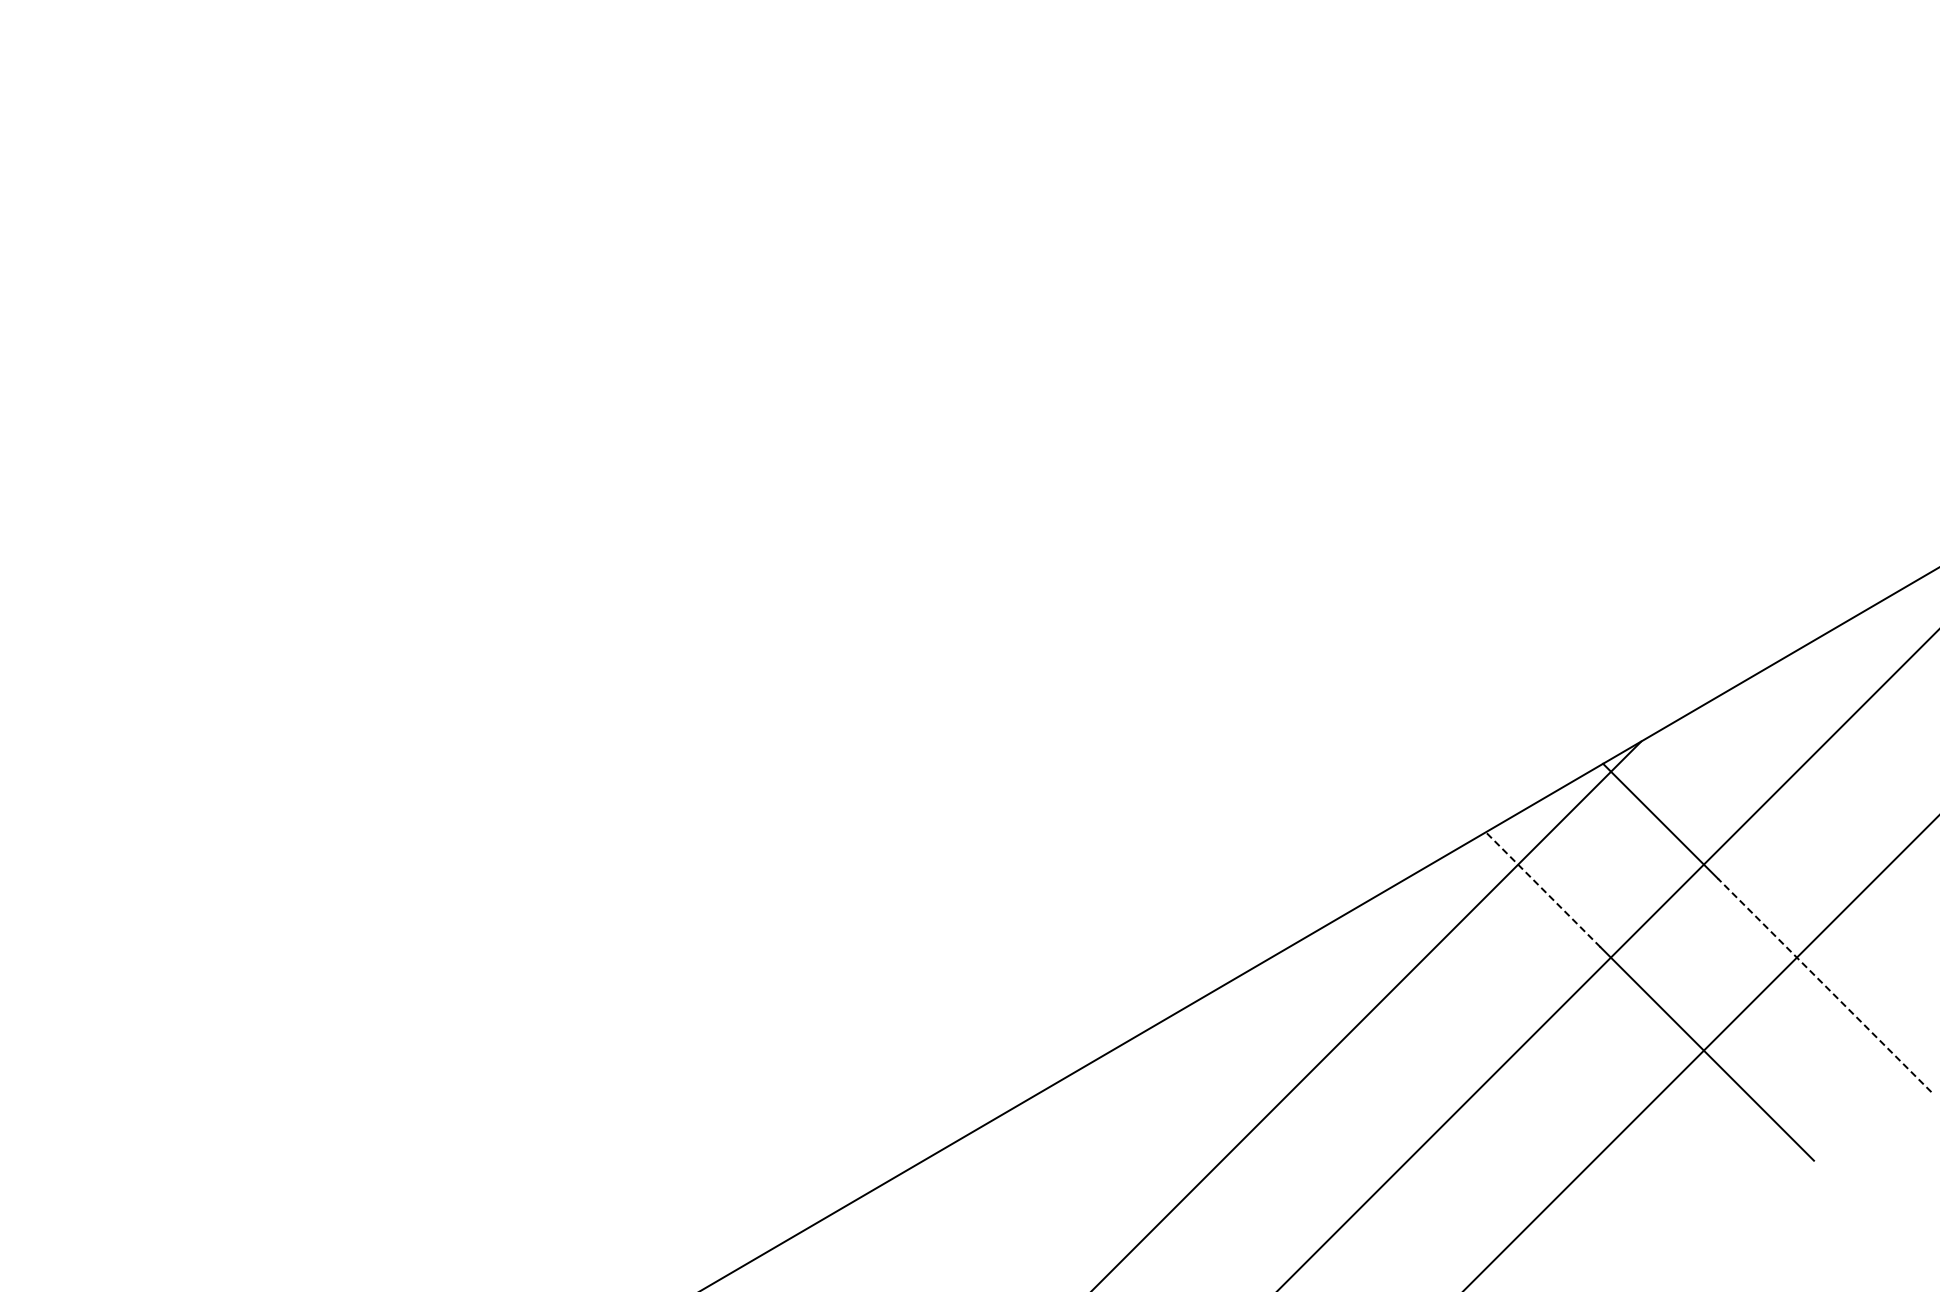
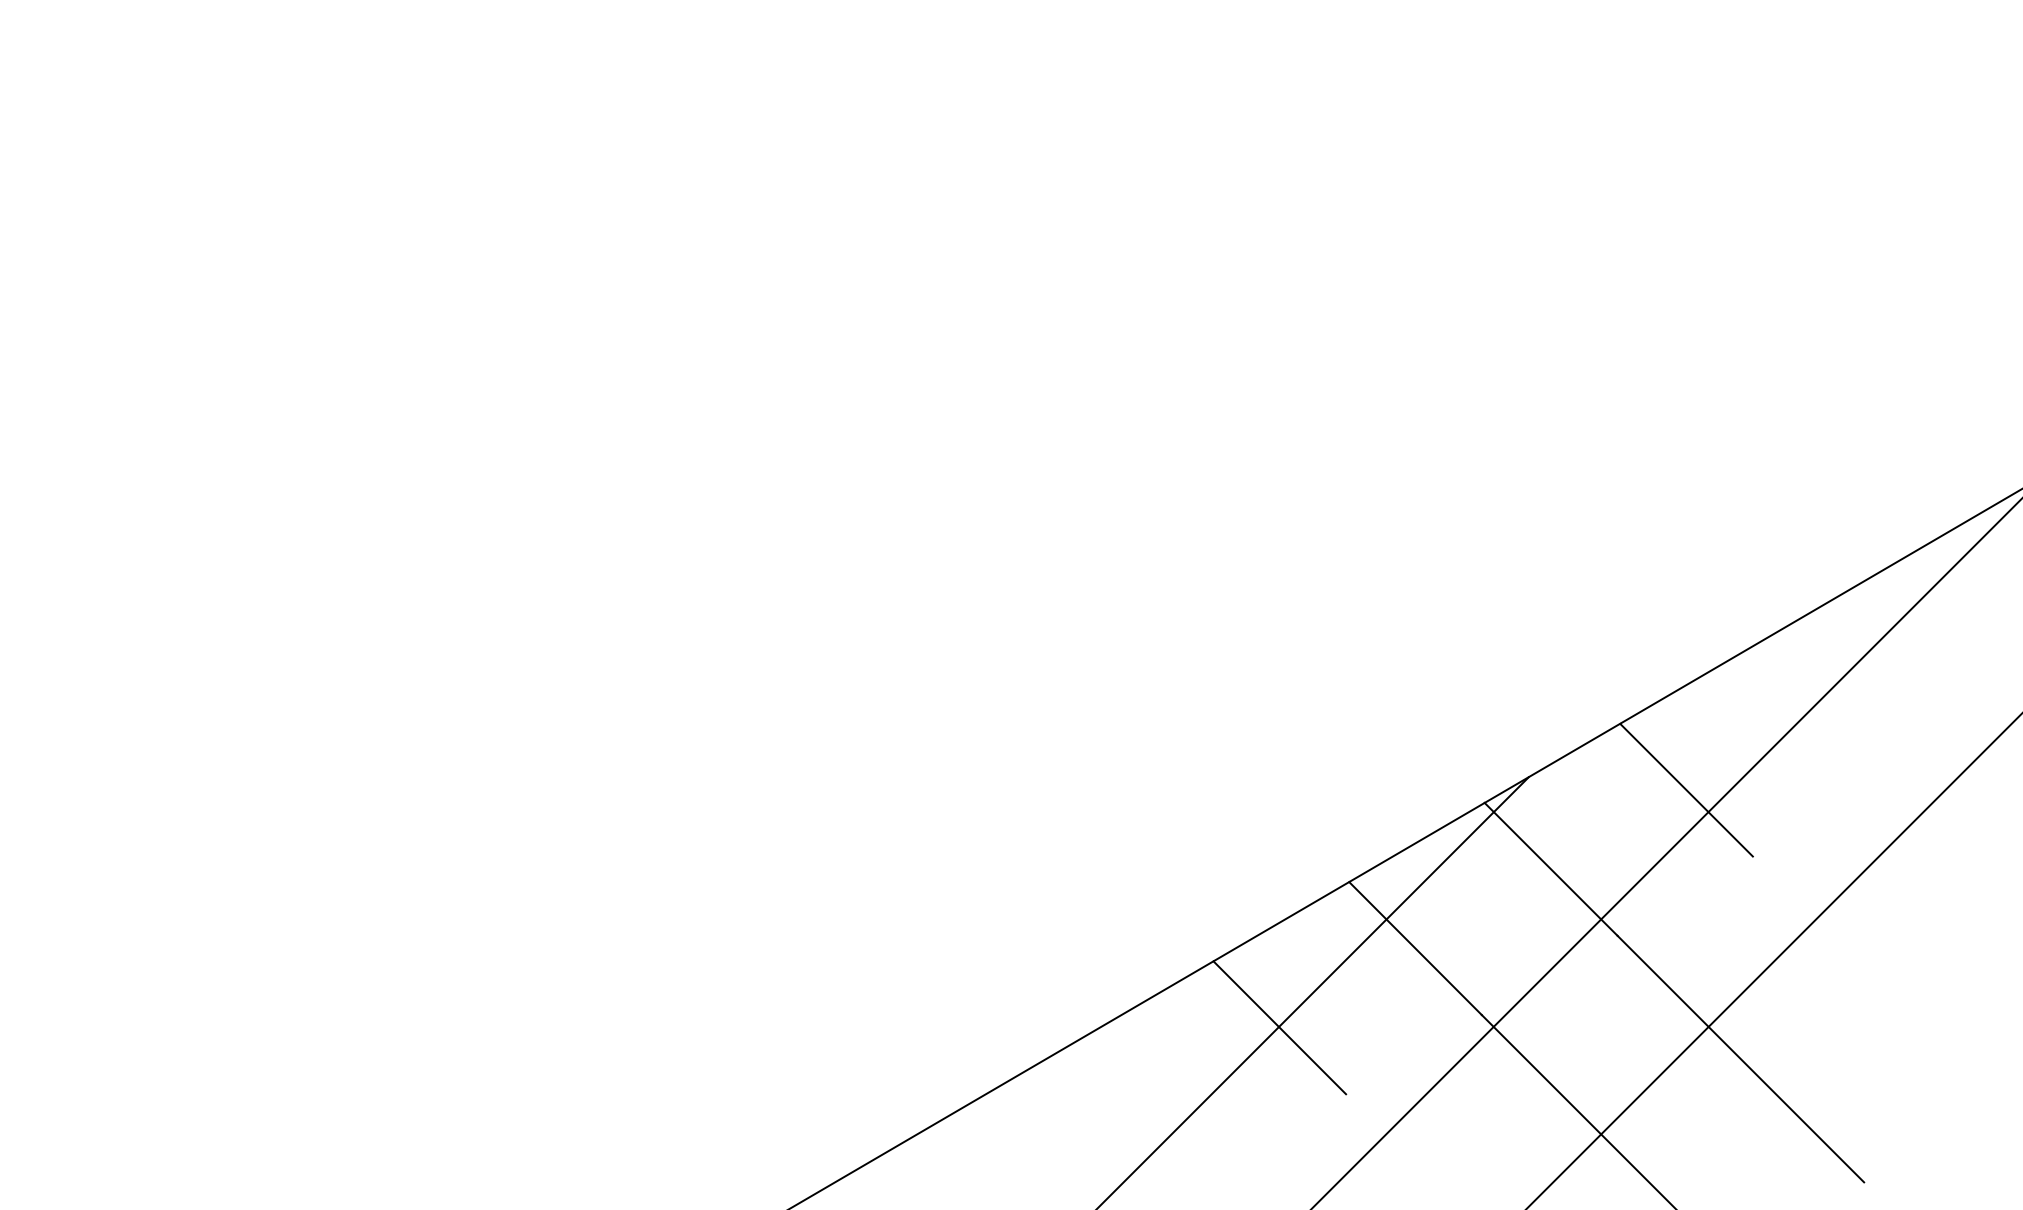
line: (1777, 752) -> (1686, 789), added
line: (1542, 889) -> (1414, 948), dashed -> solid
line: (1425, 957) -> (1279, 1026), added
line: (1824, 985) -> (1740, 1059), dashed -> solid

